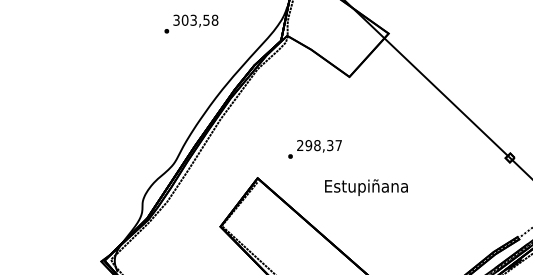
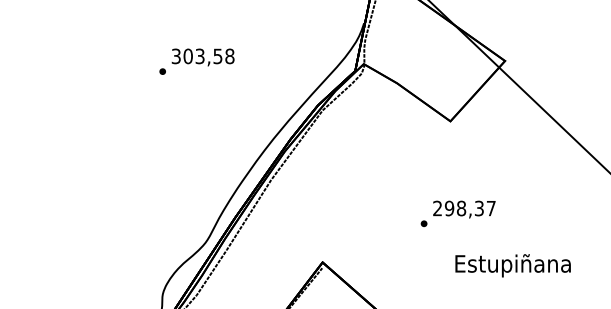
text: (191, 23) -> (197, 60), moved
text: (314, 149) -> (457, 213), moved
text: (366, 187) -> (513, 265), moved

